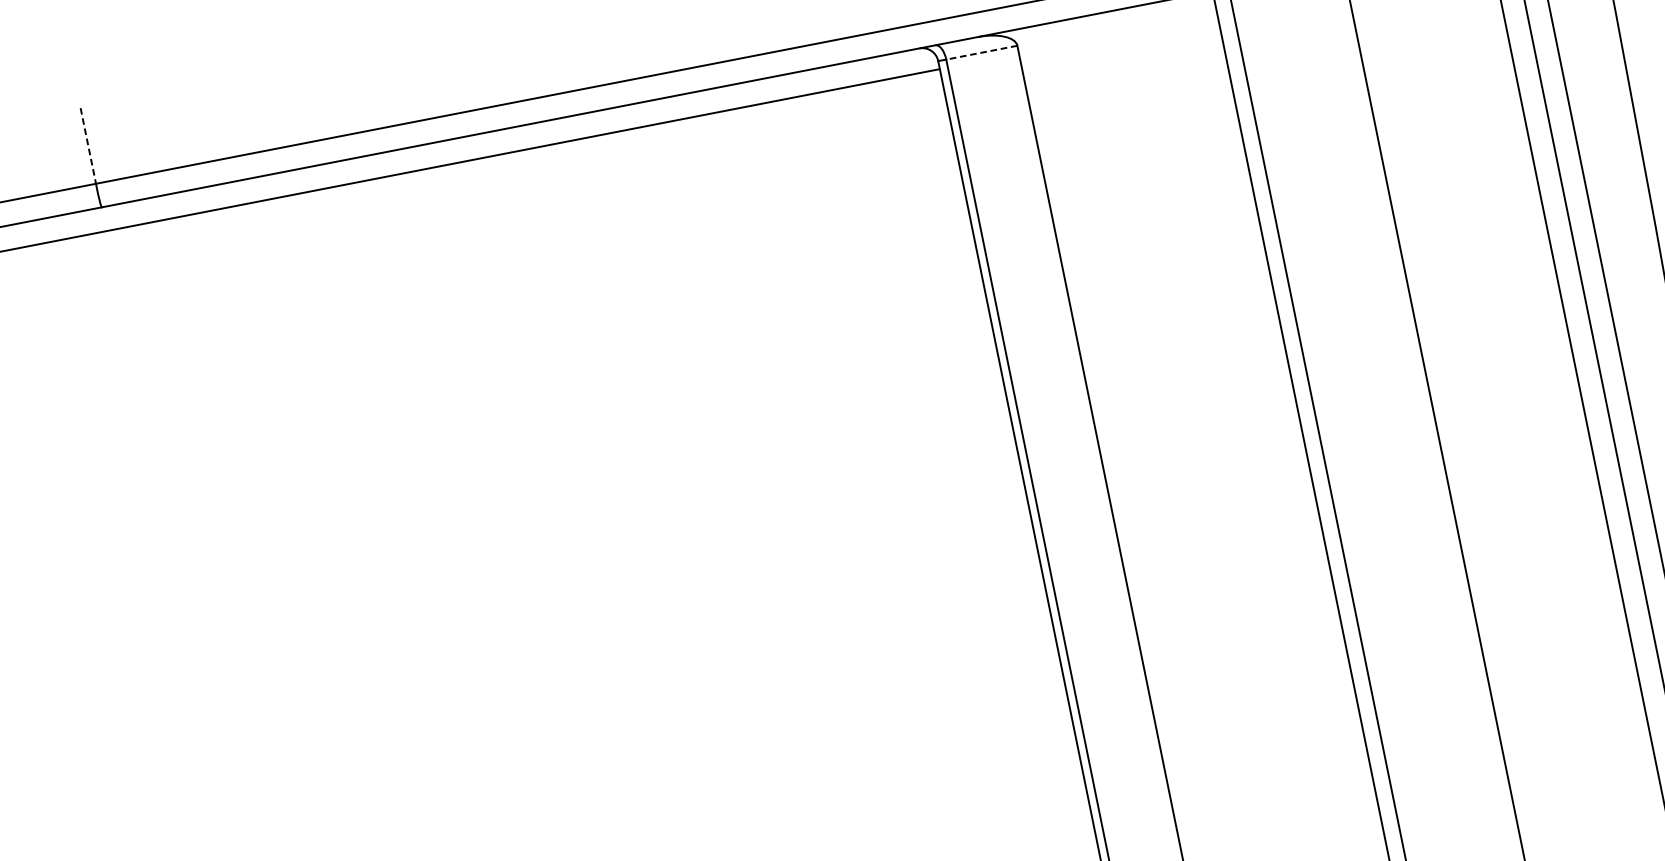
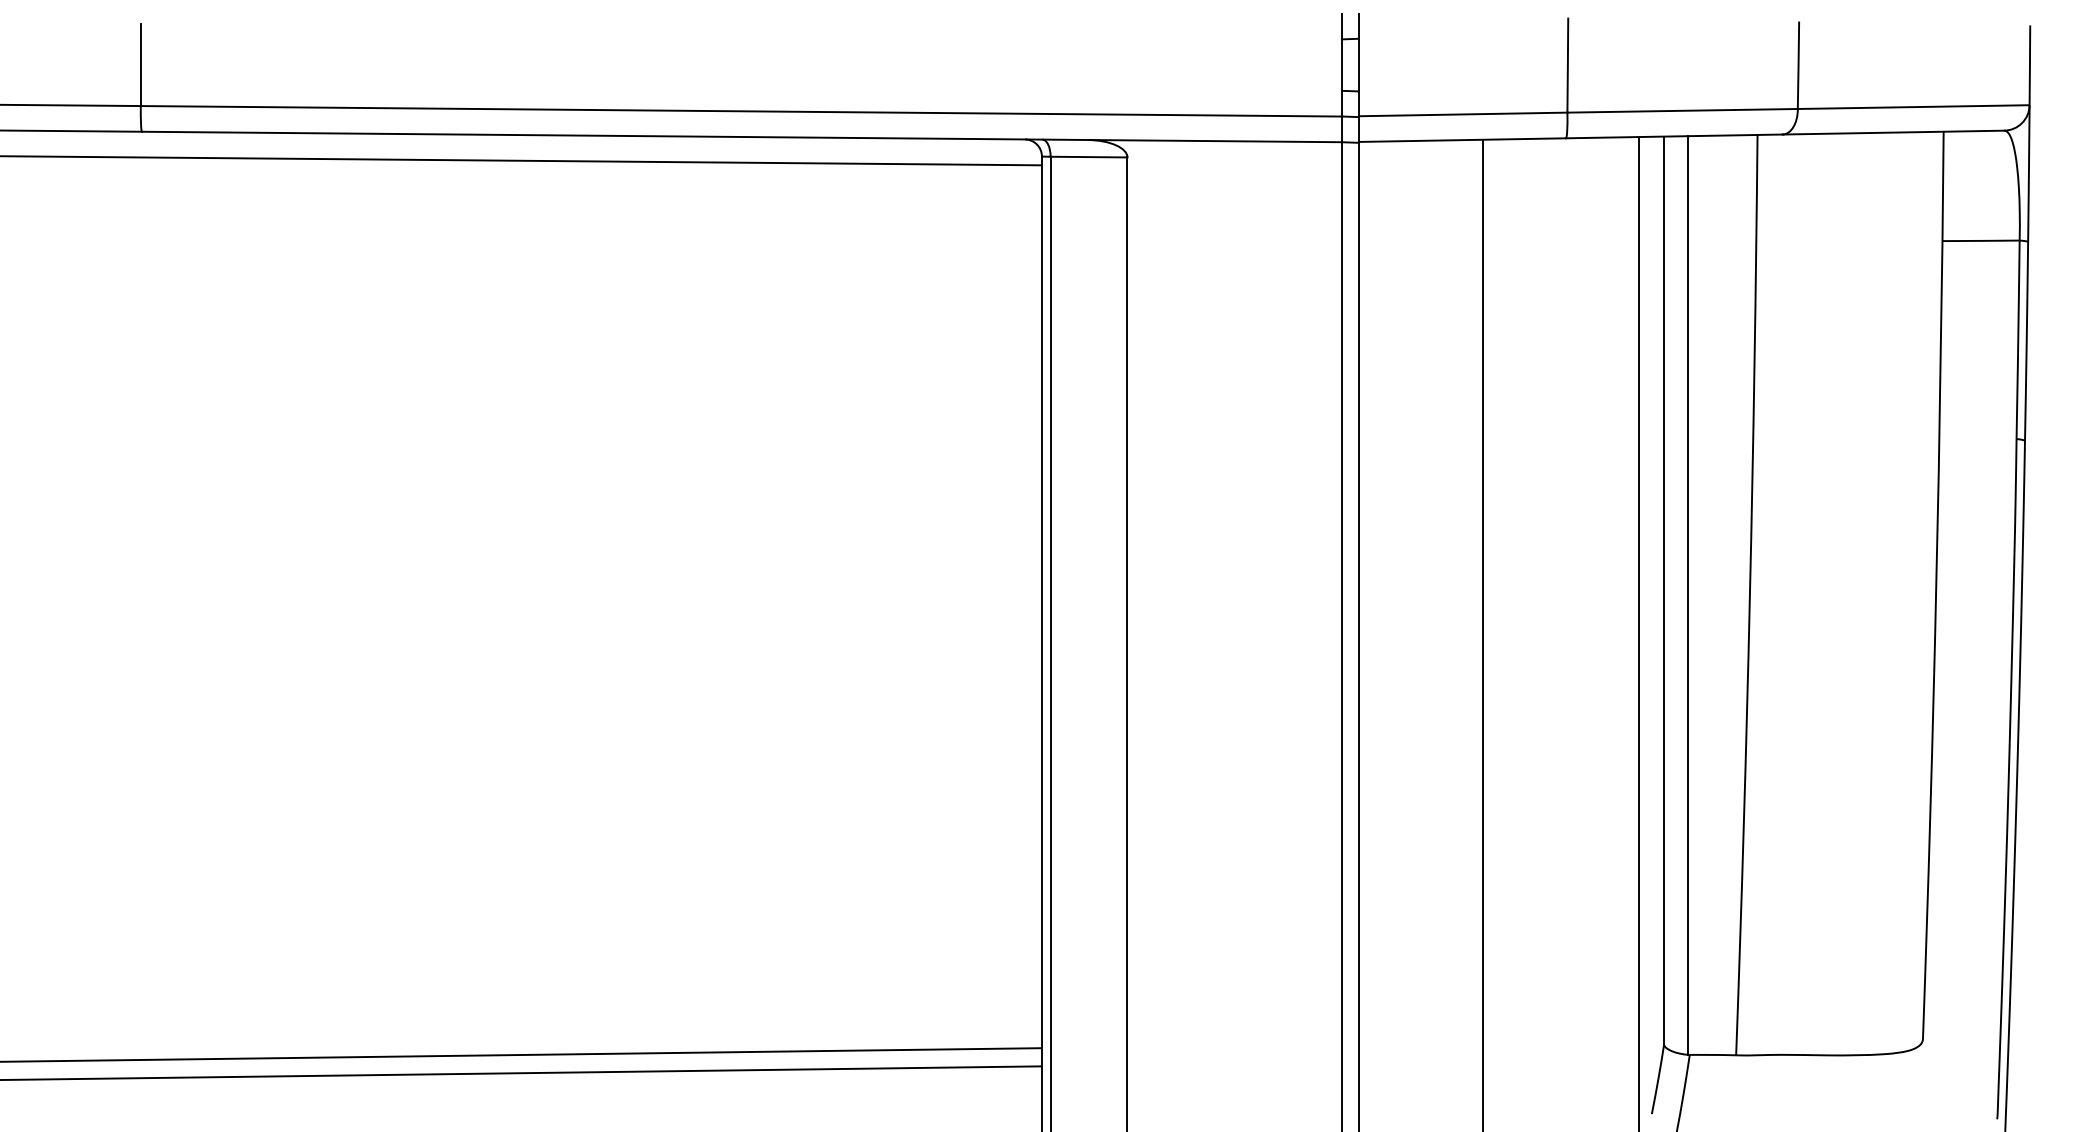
line: (981, 53) -> (1088, 157), dashed -> solid
line: (88, 146) -> (140, 65), dashed -> solid

